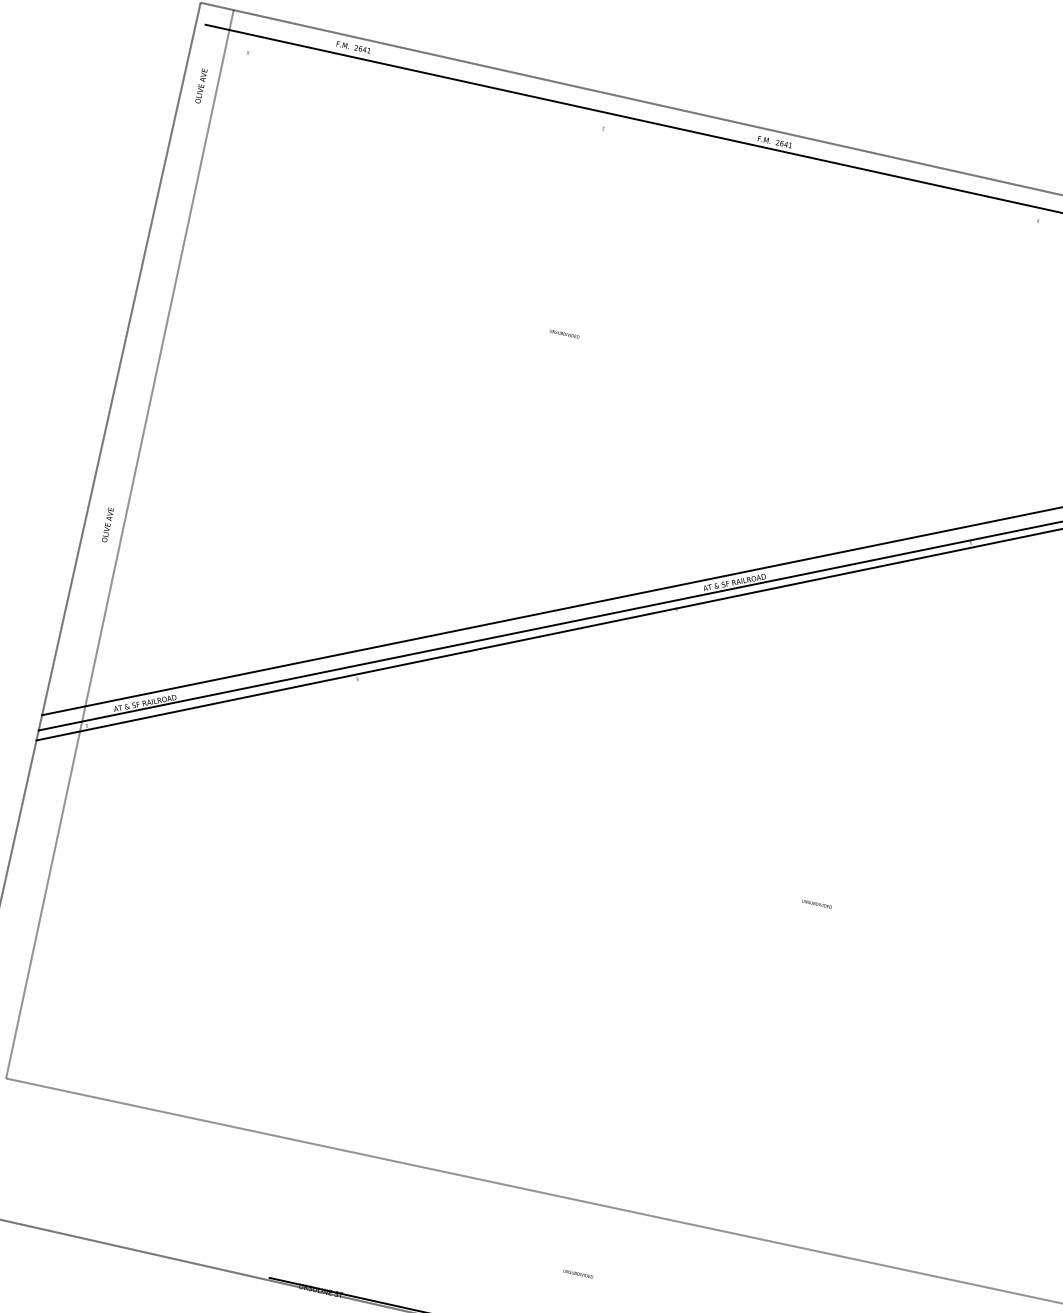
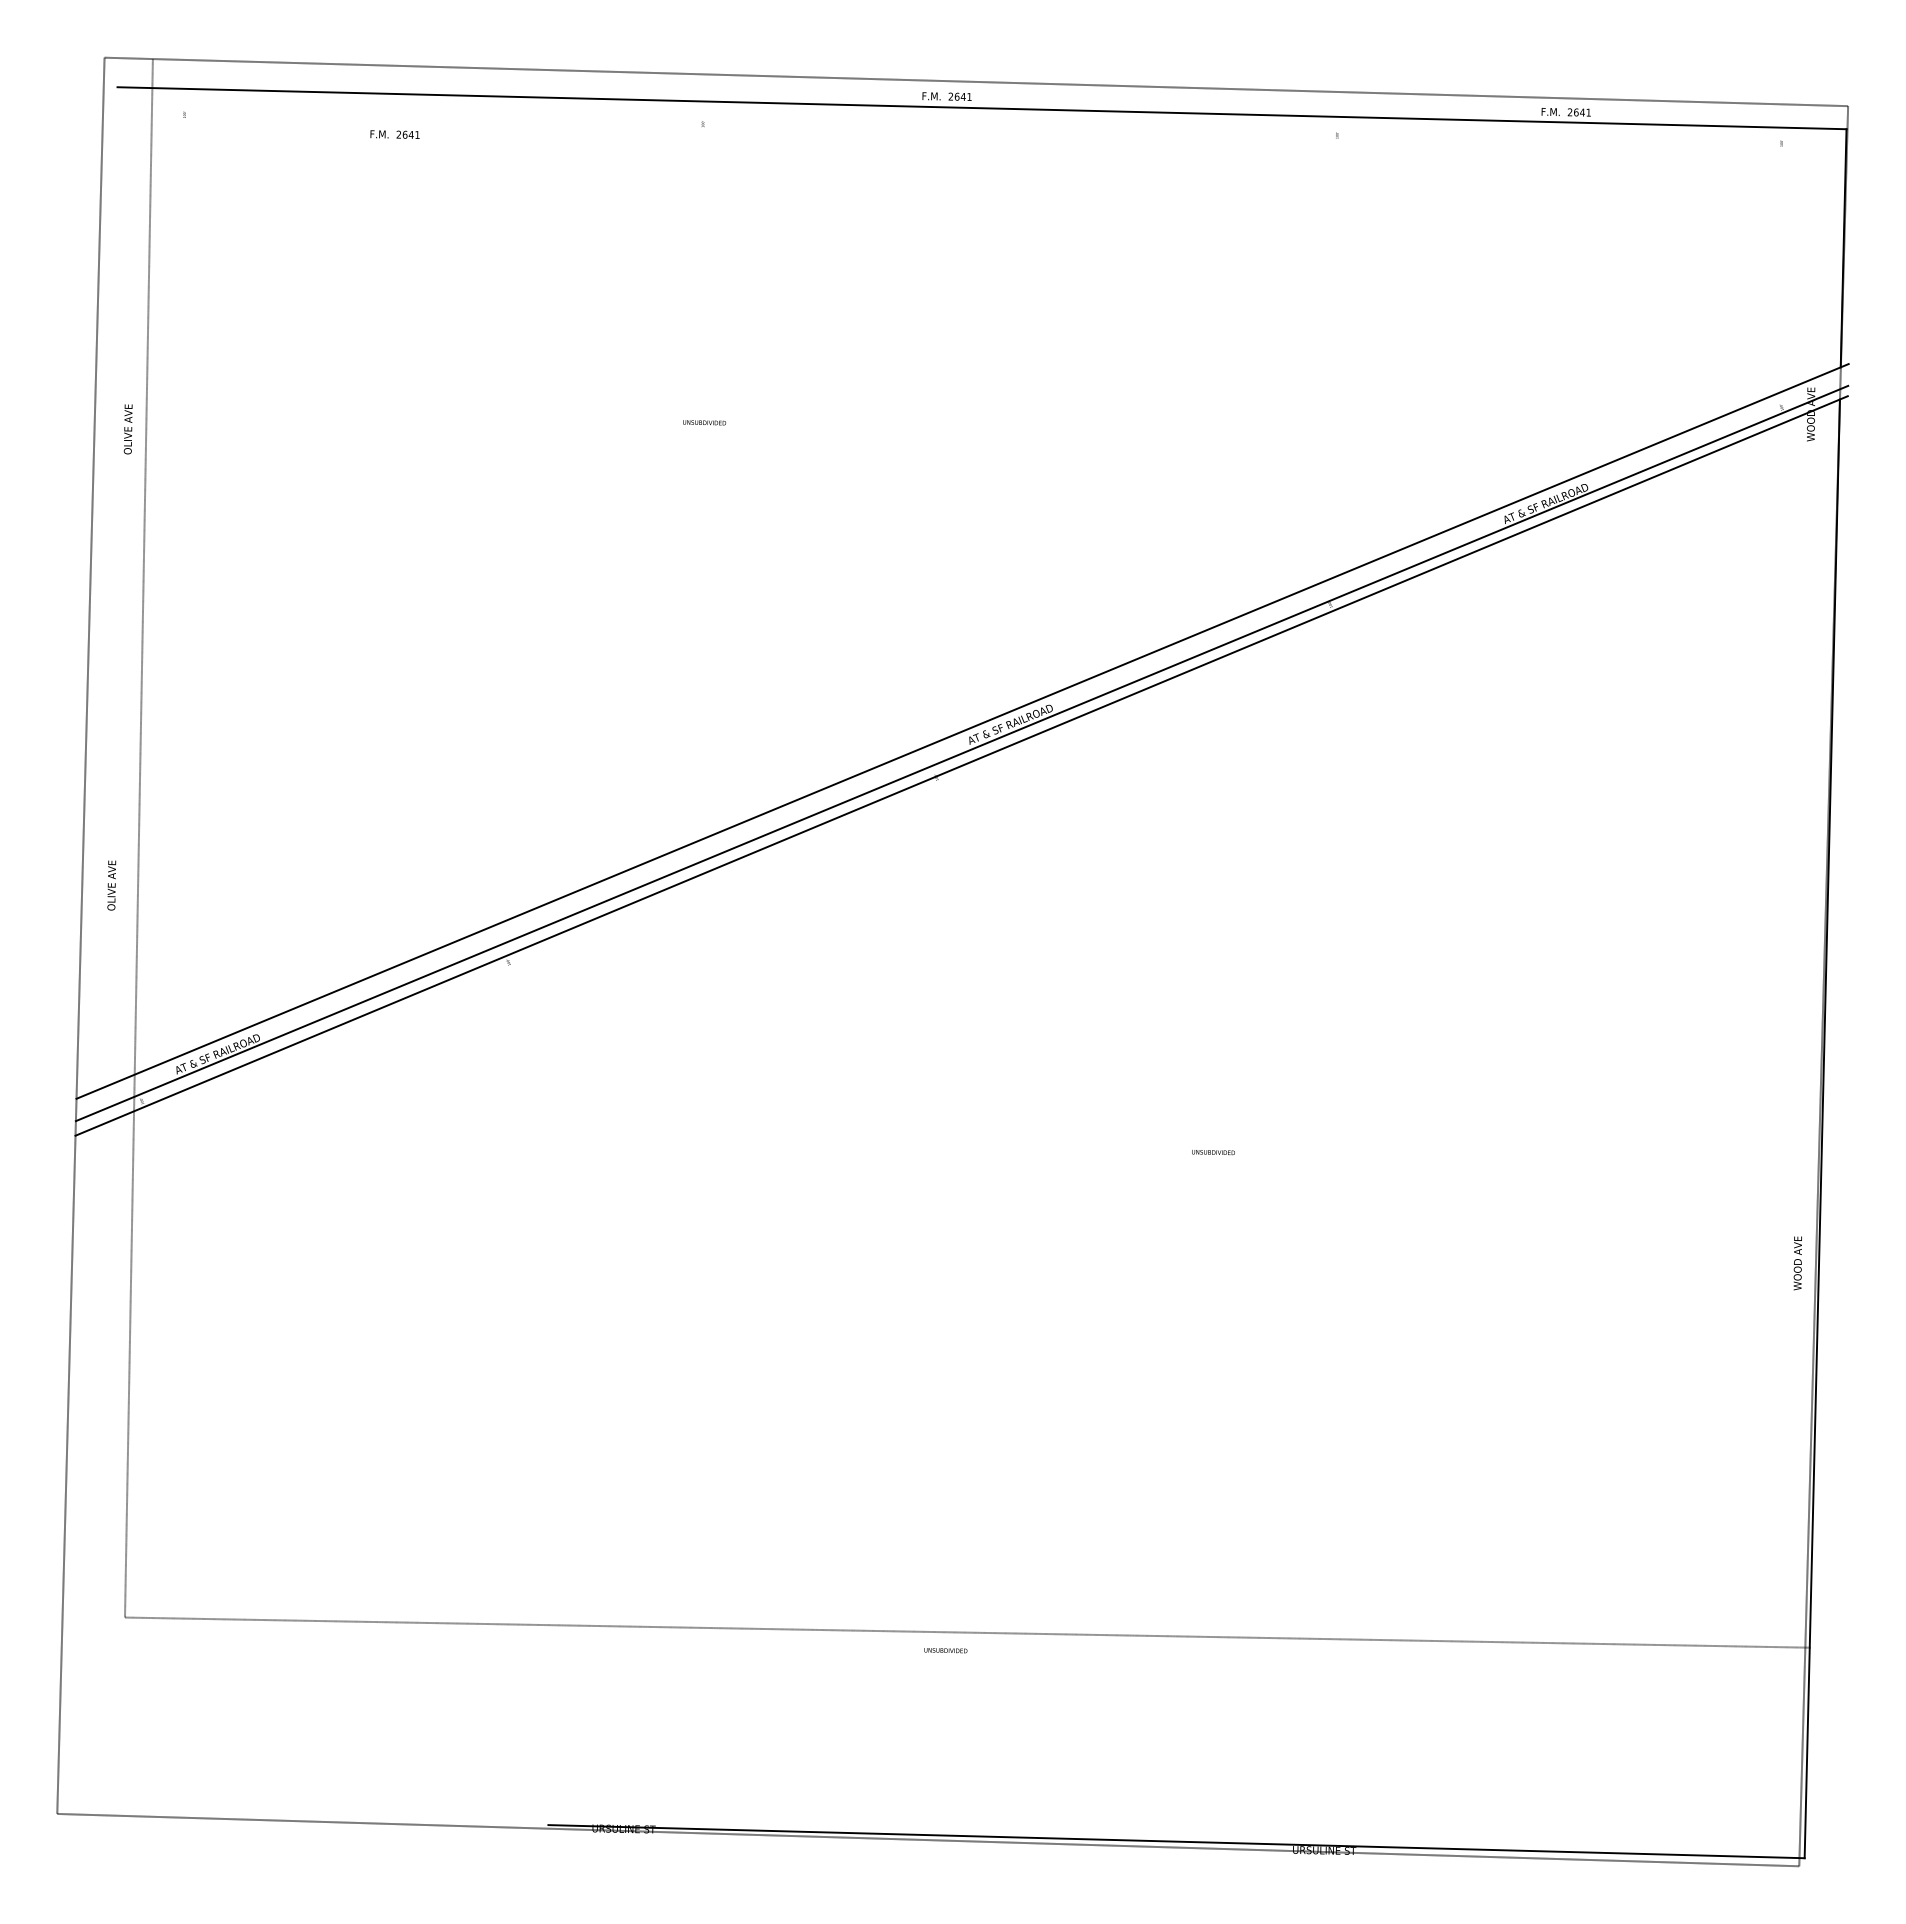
text: (353, 47) -> (394, 134), moved
text: (200, 86) -> (127, 429), moved
text: (107, 524) -> (111, 885), moved
text: (578, 1273) -> (945, 1650), moved

